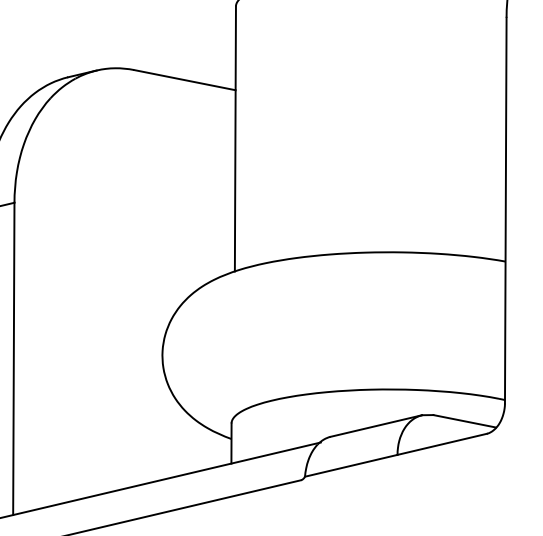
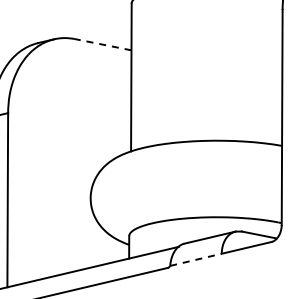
line: (185, 79) -> (103, 44), solid -> dashed
line: (352, 465) -> (196, 259), solid -> dashed

